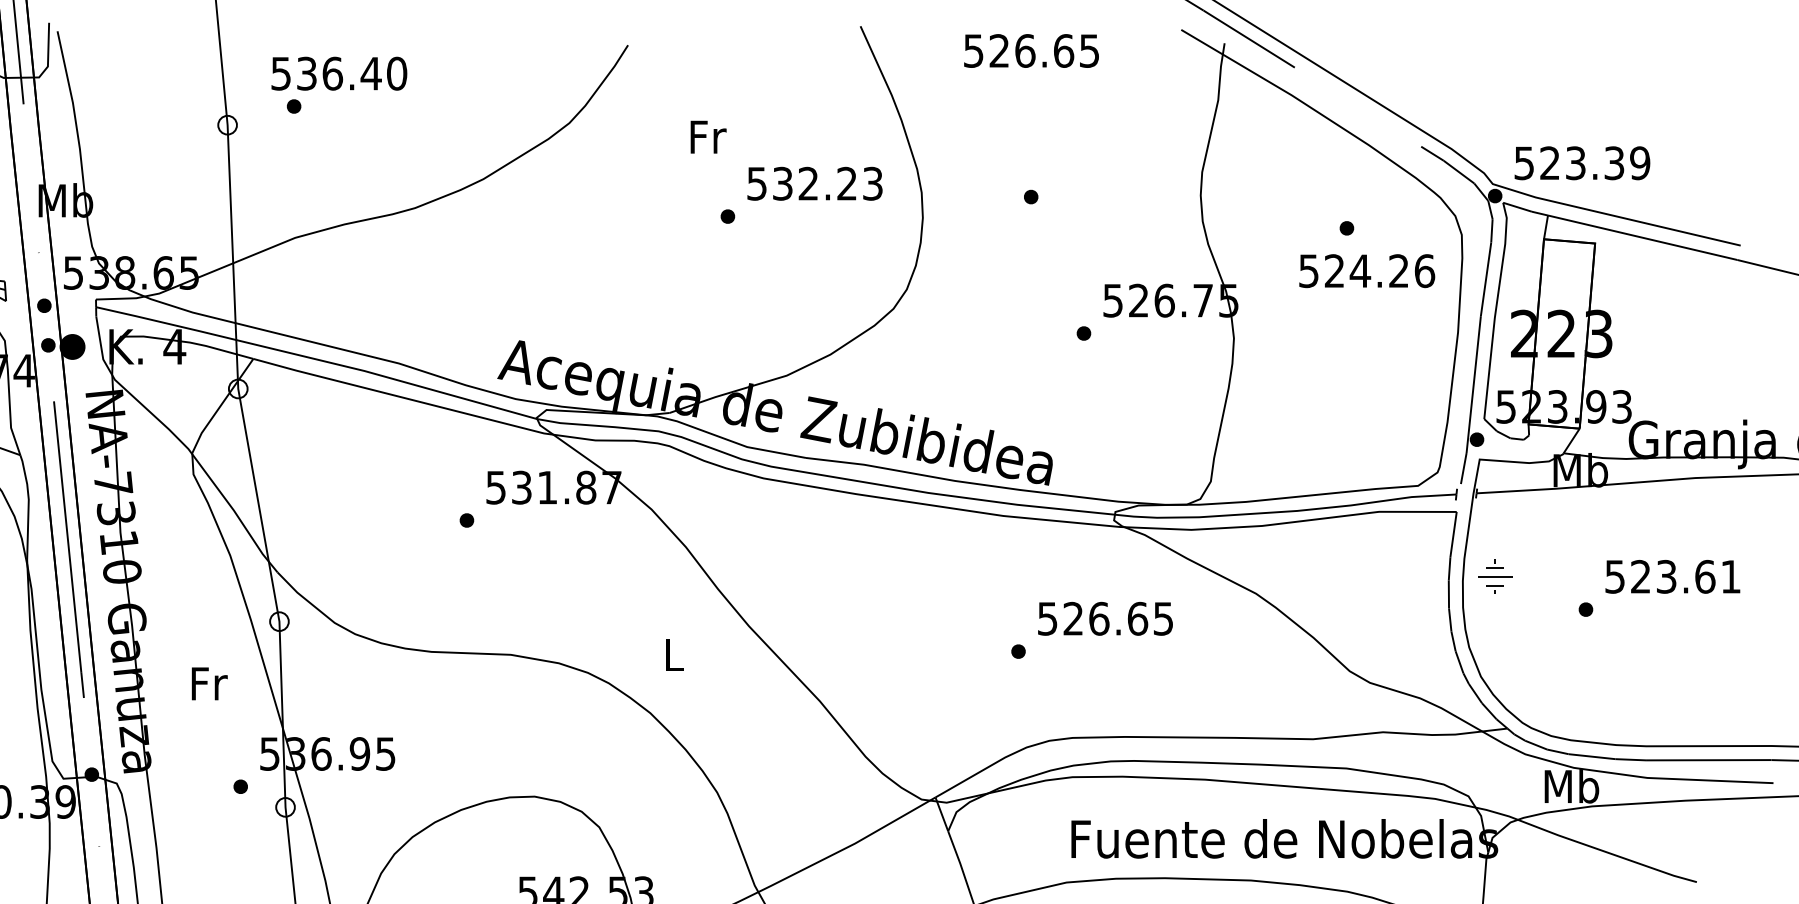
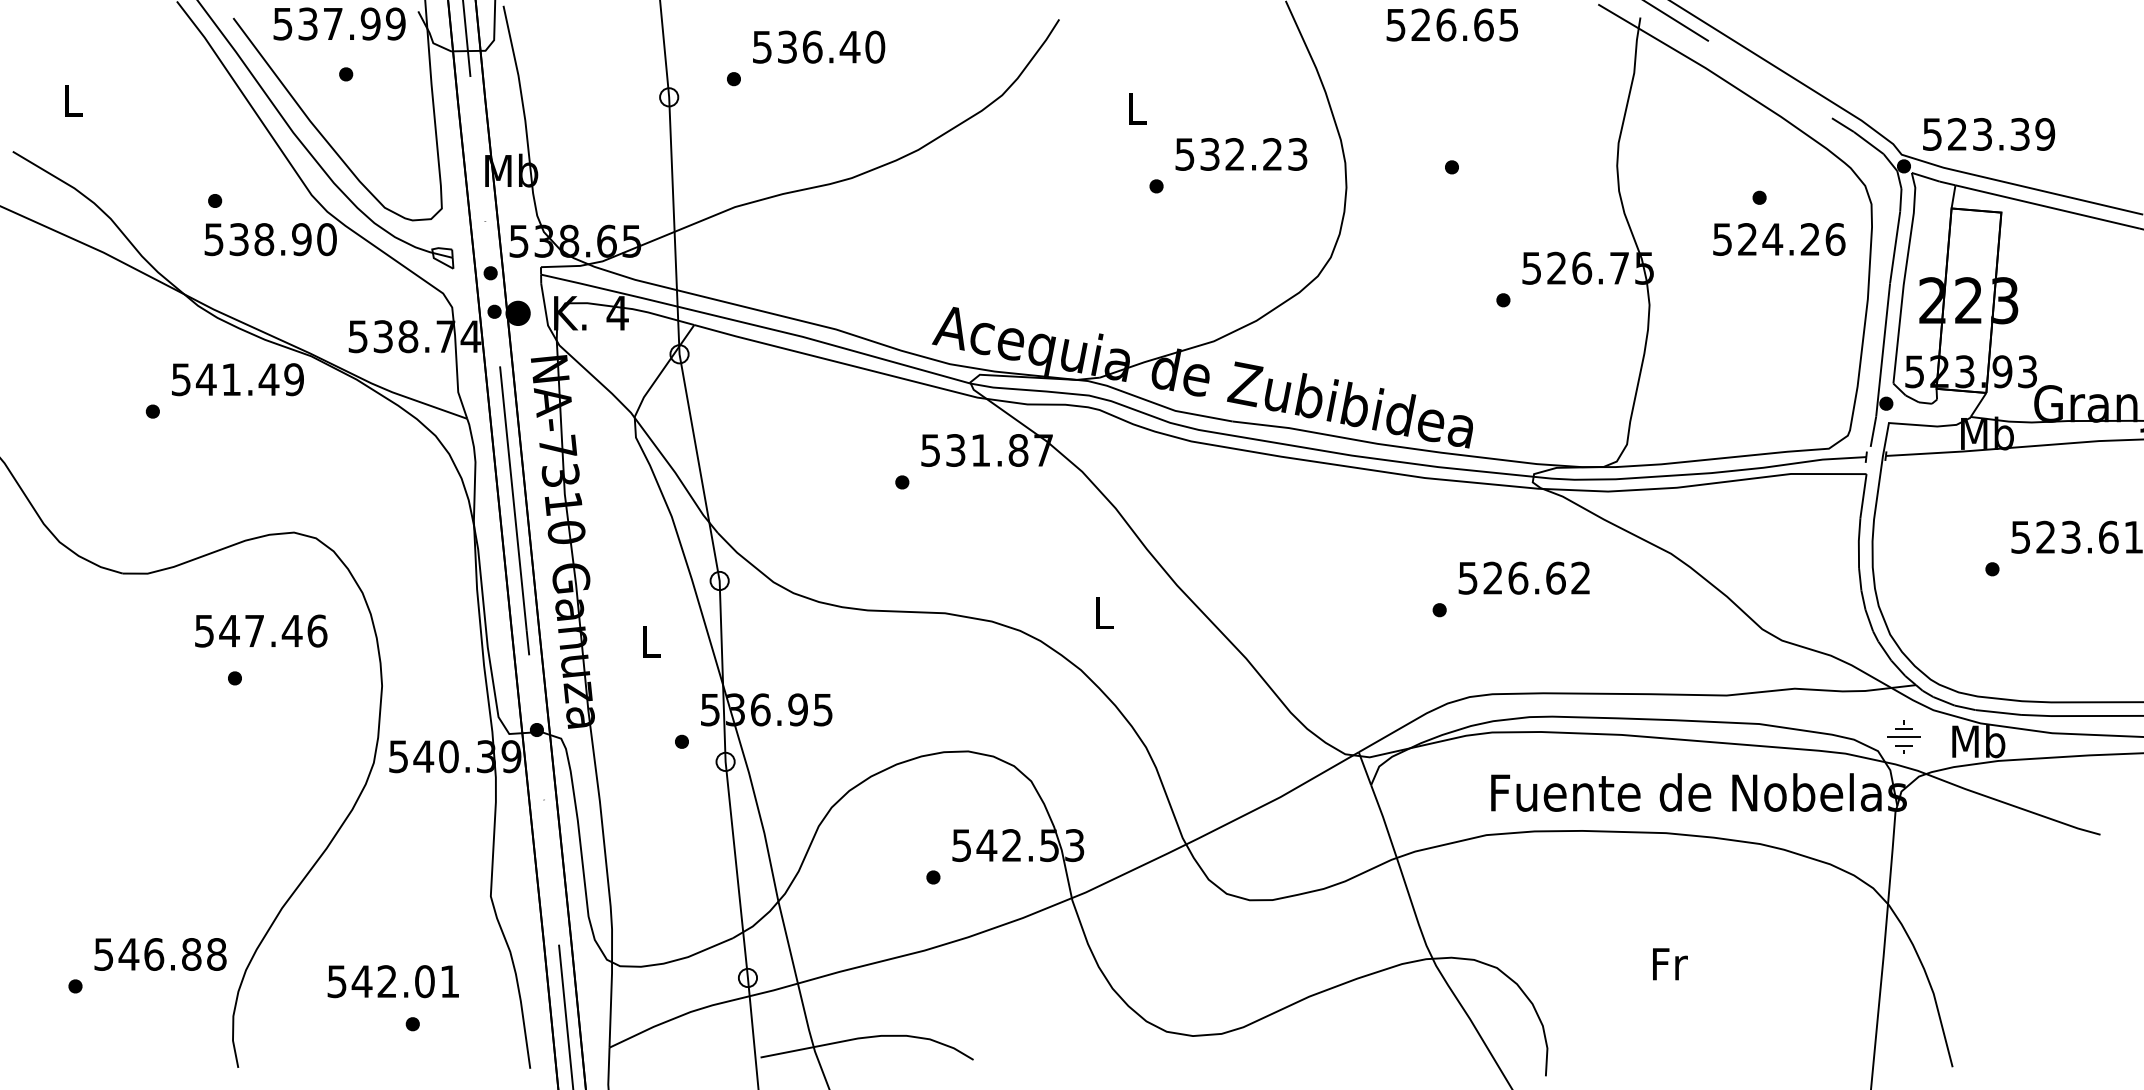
text: (339, 73) -> (819, 46), moved
text: (708, 136) -> (1137, 108), Fr -> L
part: (1494, 576) -> (1903, 736), moved
text: (1163, 618) -> (1580, 577), 526.65 -> 526.62
text: (209, 683) -> (651, 641), Fr -> L

